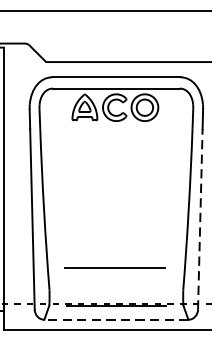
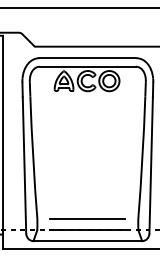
line: (200, 218) -> (151, 164), dashed -> solid
line: (114, 267) -> (87, 218), moved
line: (115, 320) -> (87, 241), dashed -> solid

